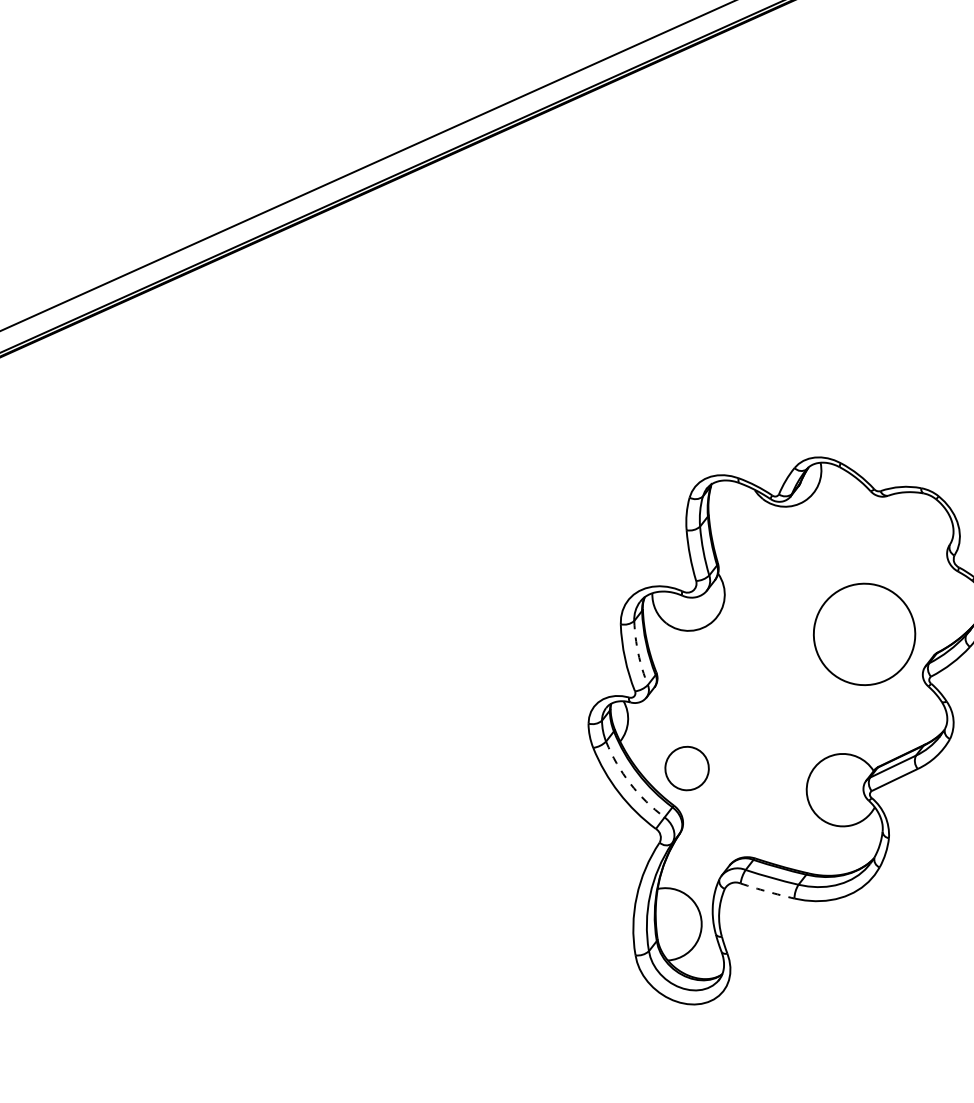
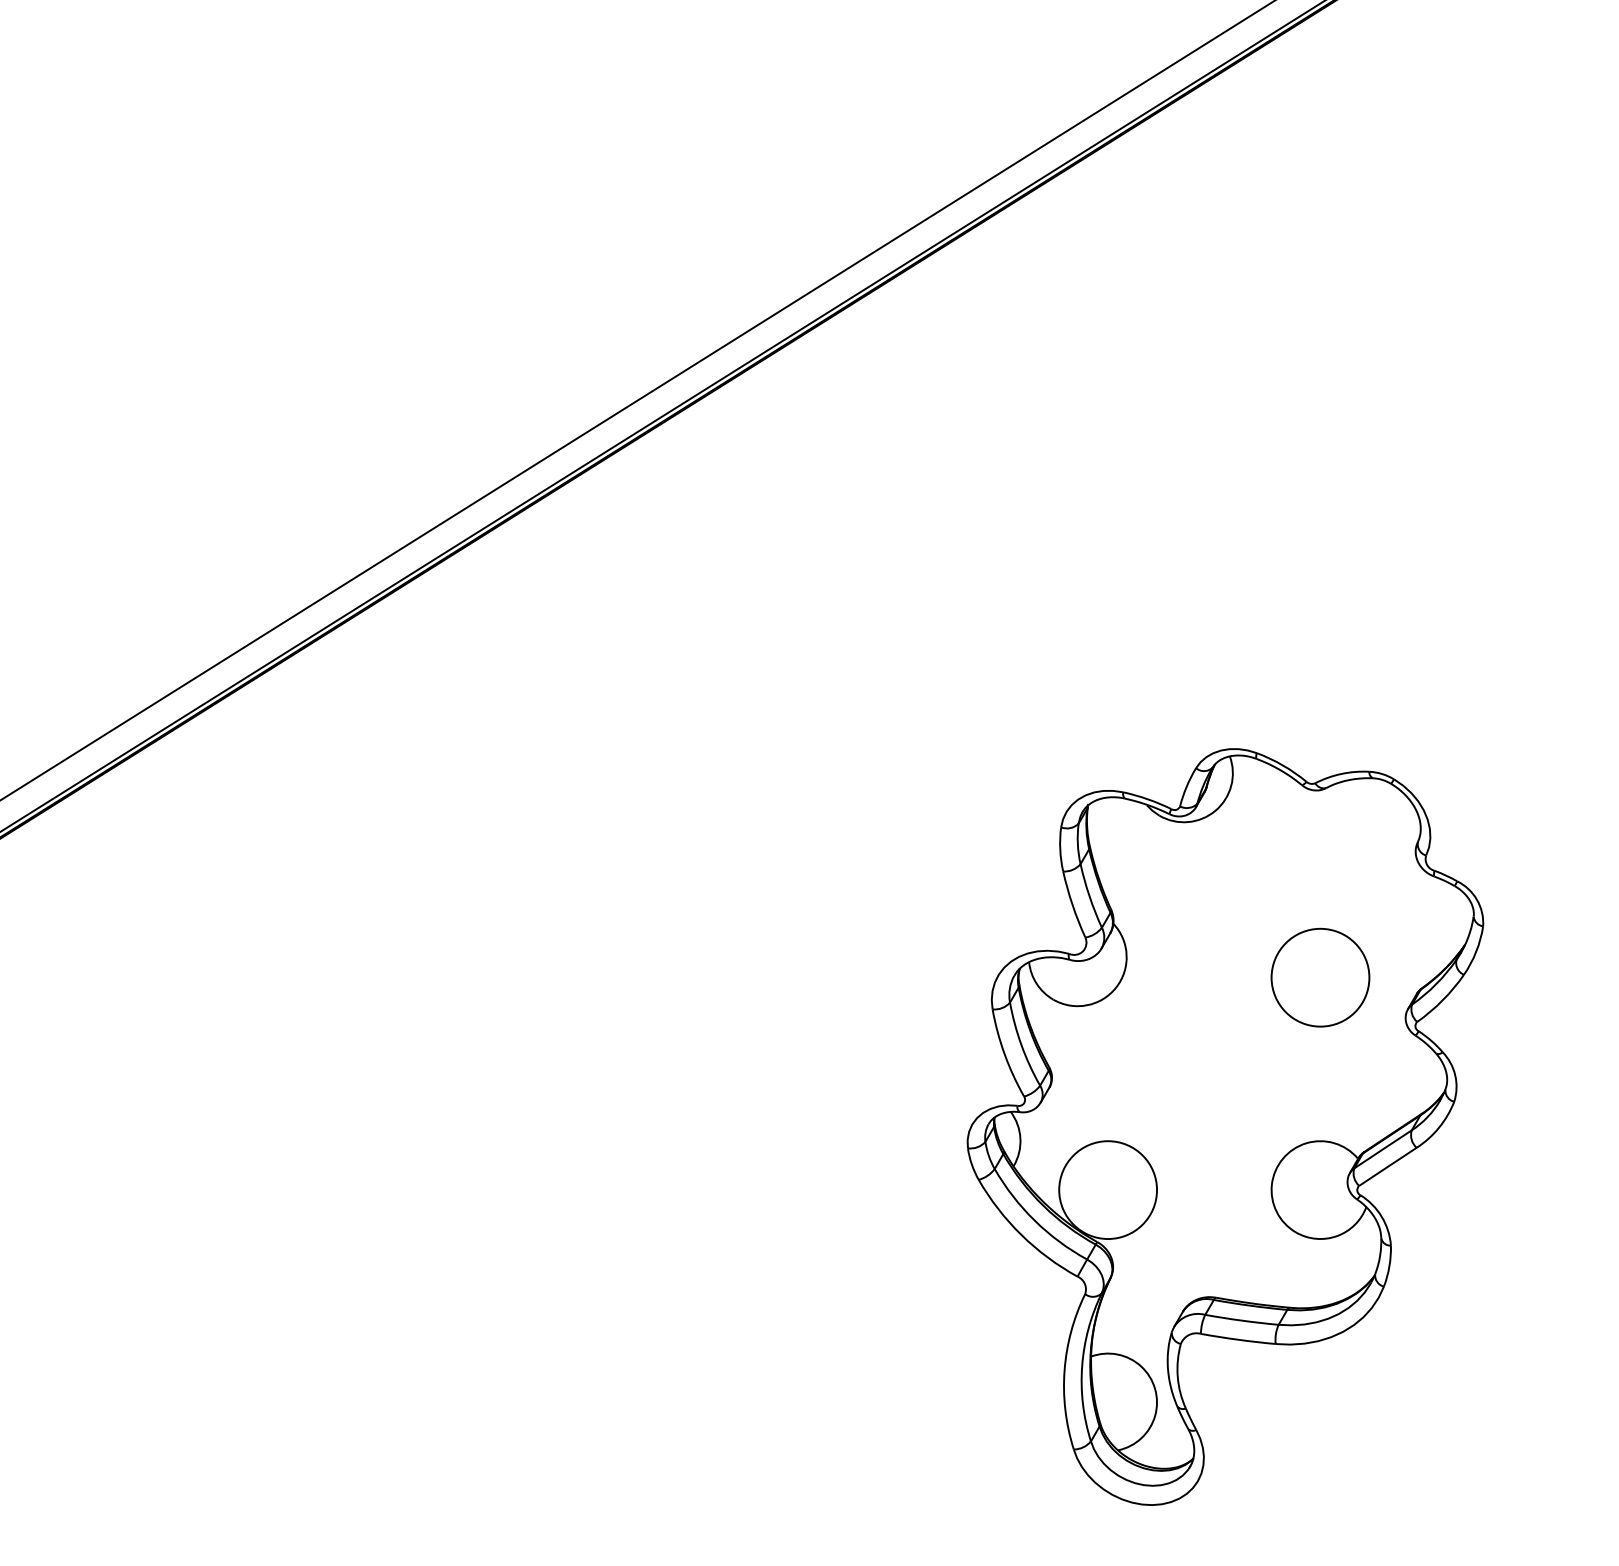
circle: (864, 634) -> (1320, 977), size x0.71
arc: (638, 653) -> (1021, 1045), dashed -> solid
circle: (687, 768) -> (1108, 1190), size x1.67
arc: (630, 783) -> (1034, 1220), dashed -> solid
arc: (767, 891) -> (1238, 1339), dashed -> solid

